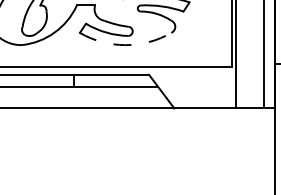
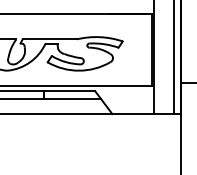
arc: (124, 44) -> (78, 70), dashed -> solid

